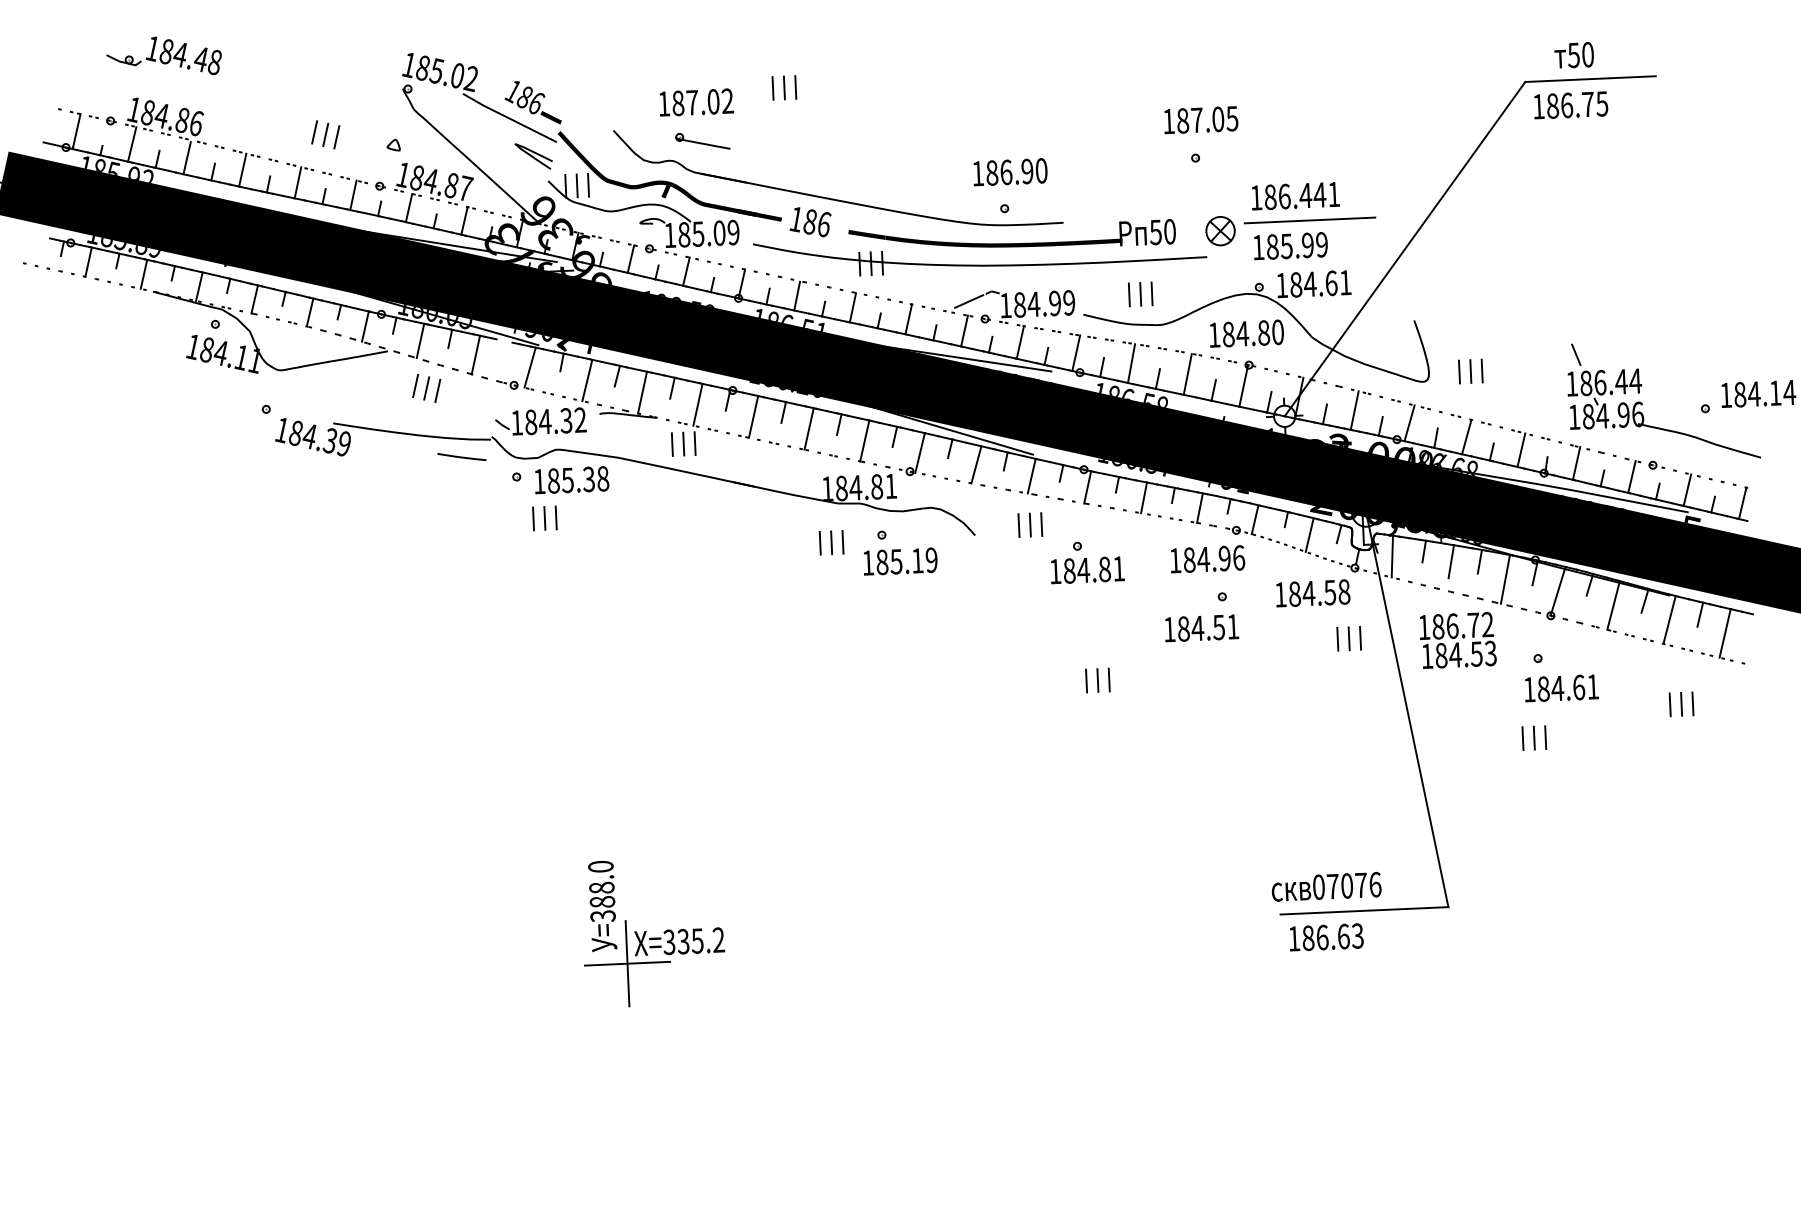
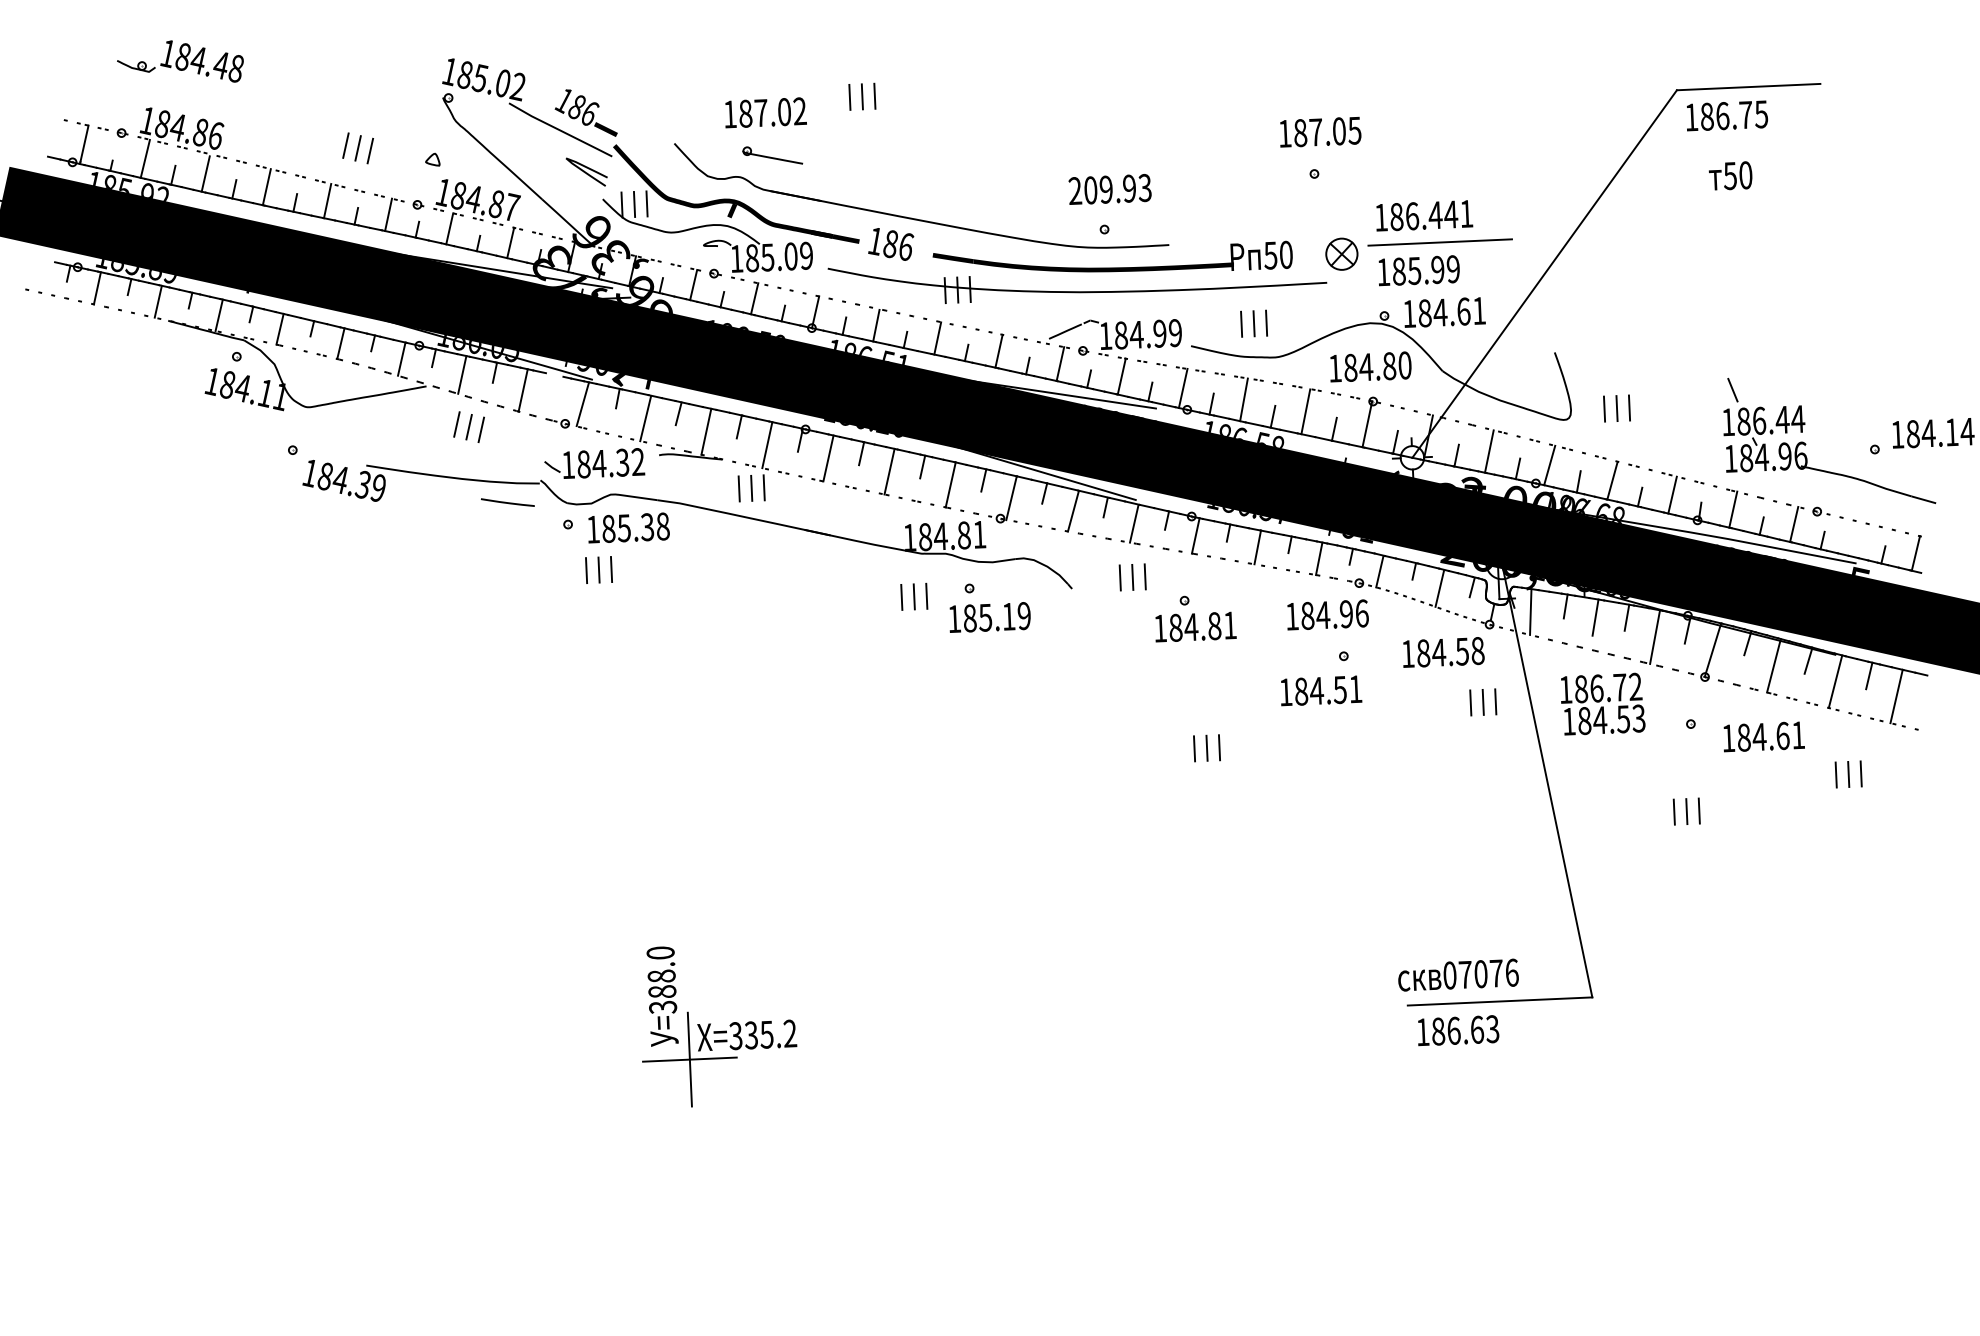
text: (1574, 54) -> (1730, 175), moved
text: (1009, 172) -> (1109, 189), 186.90 -> 209.93
line: (1687, 489) -> (1855, 538), removed
text: (1561, 687) -> (1763, 736), moved

